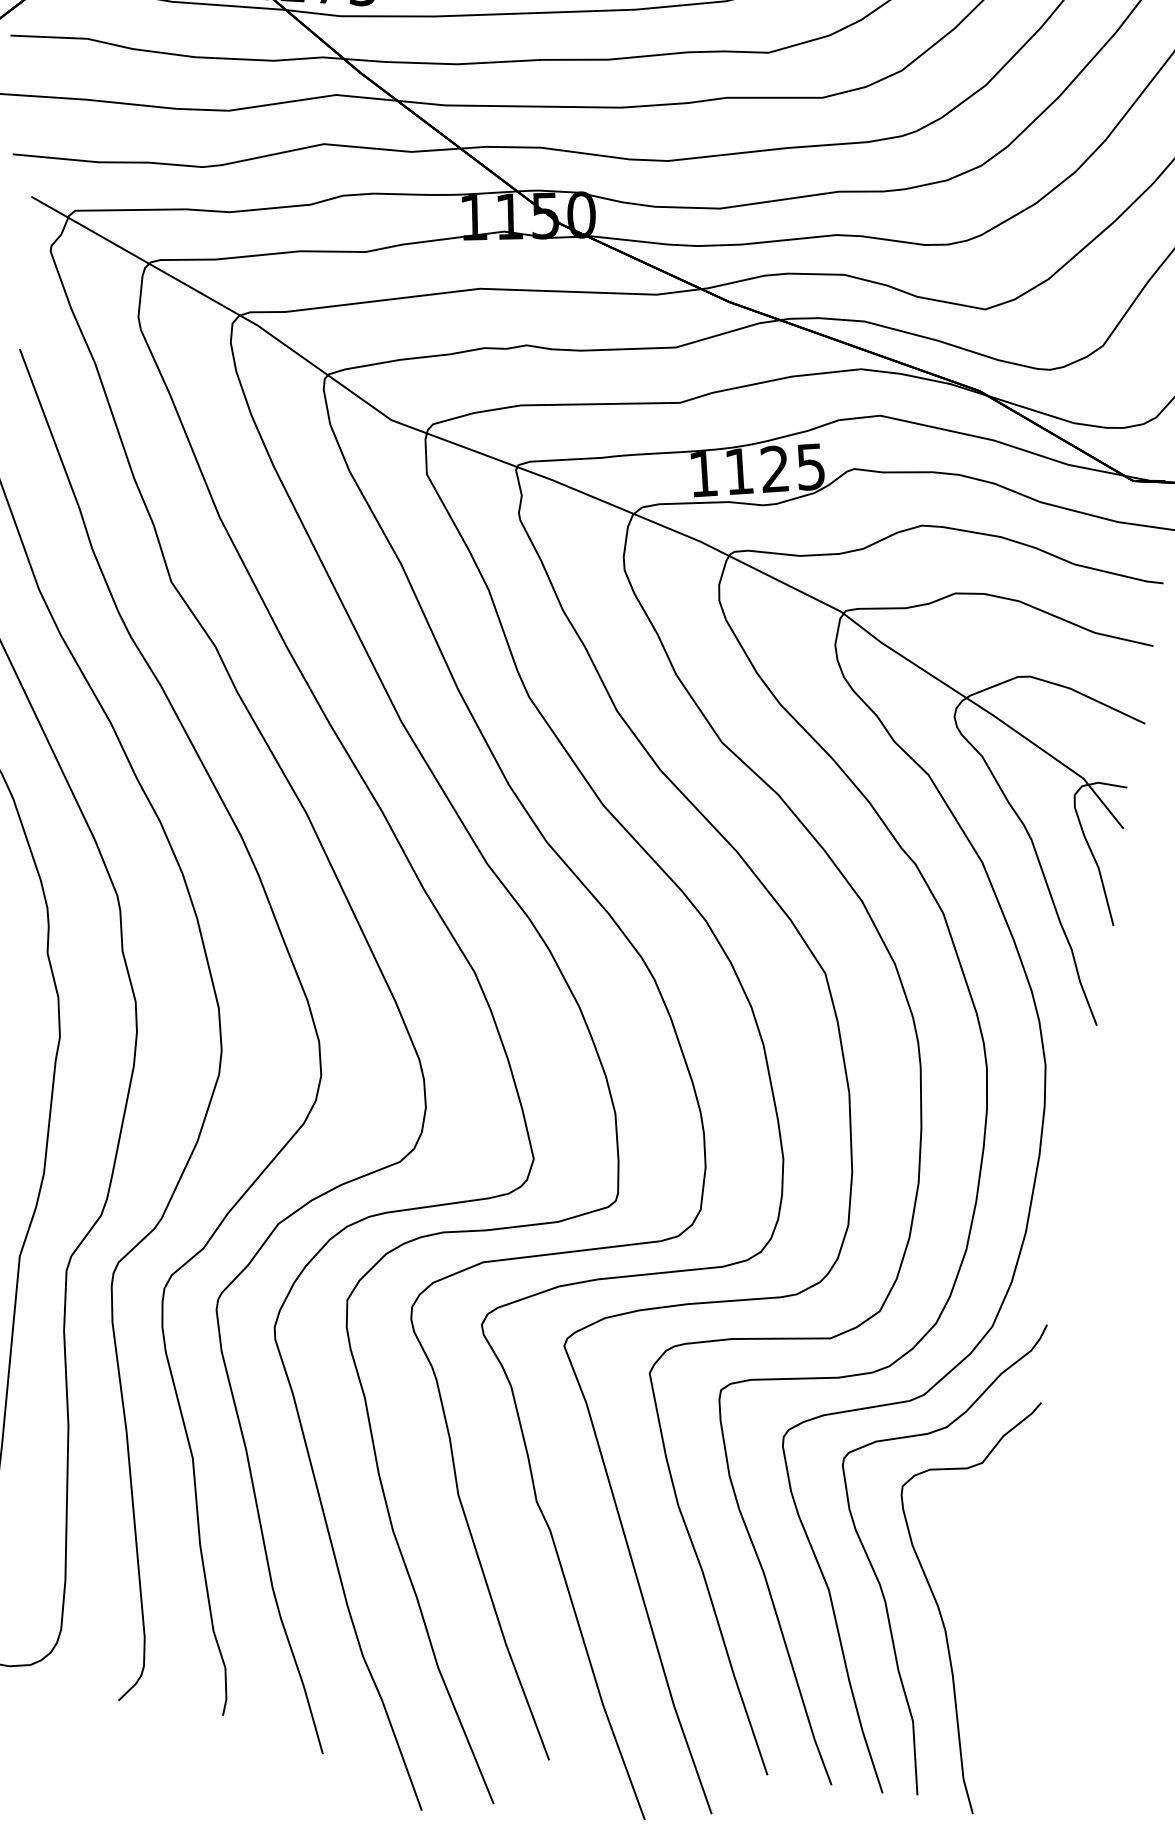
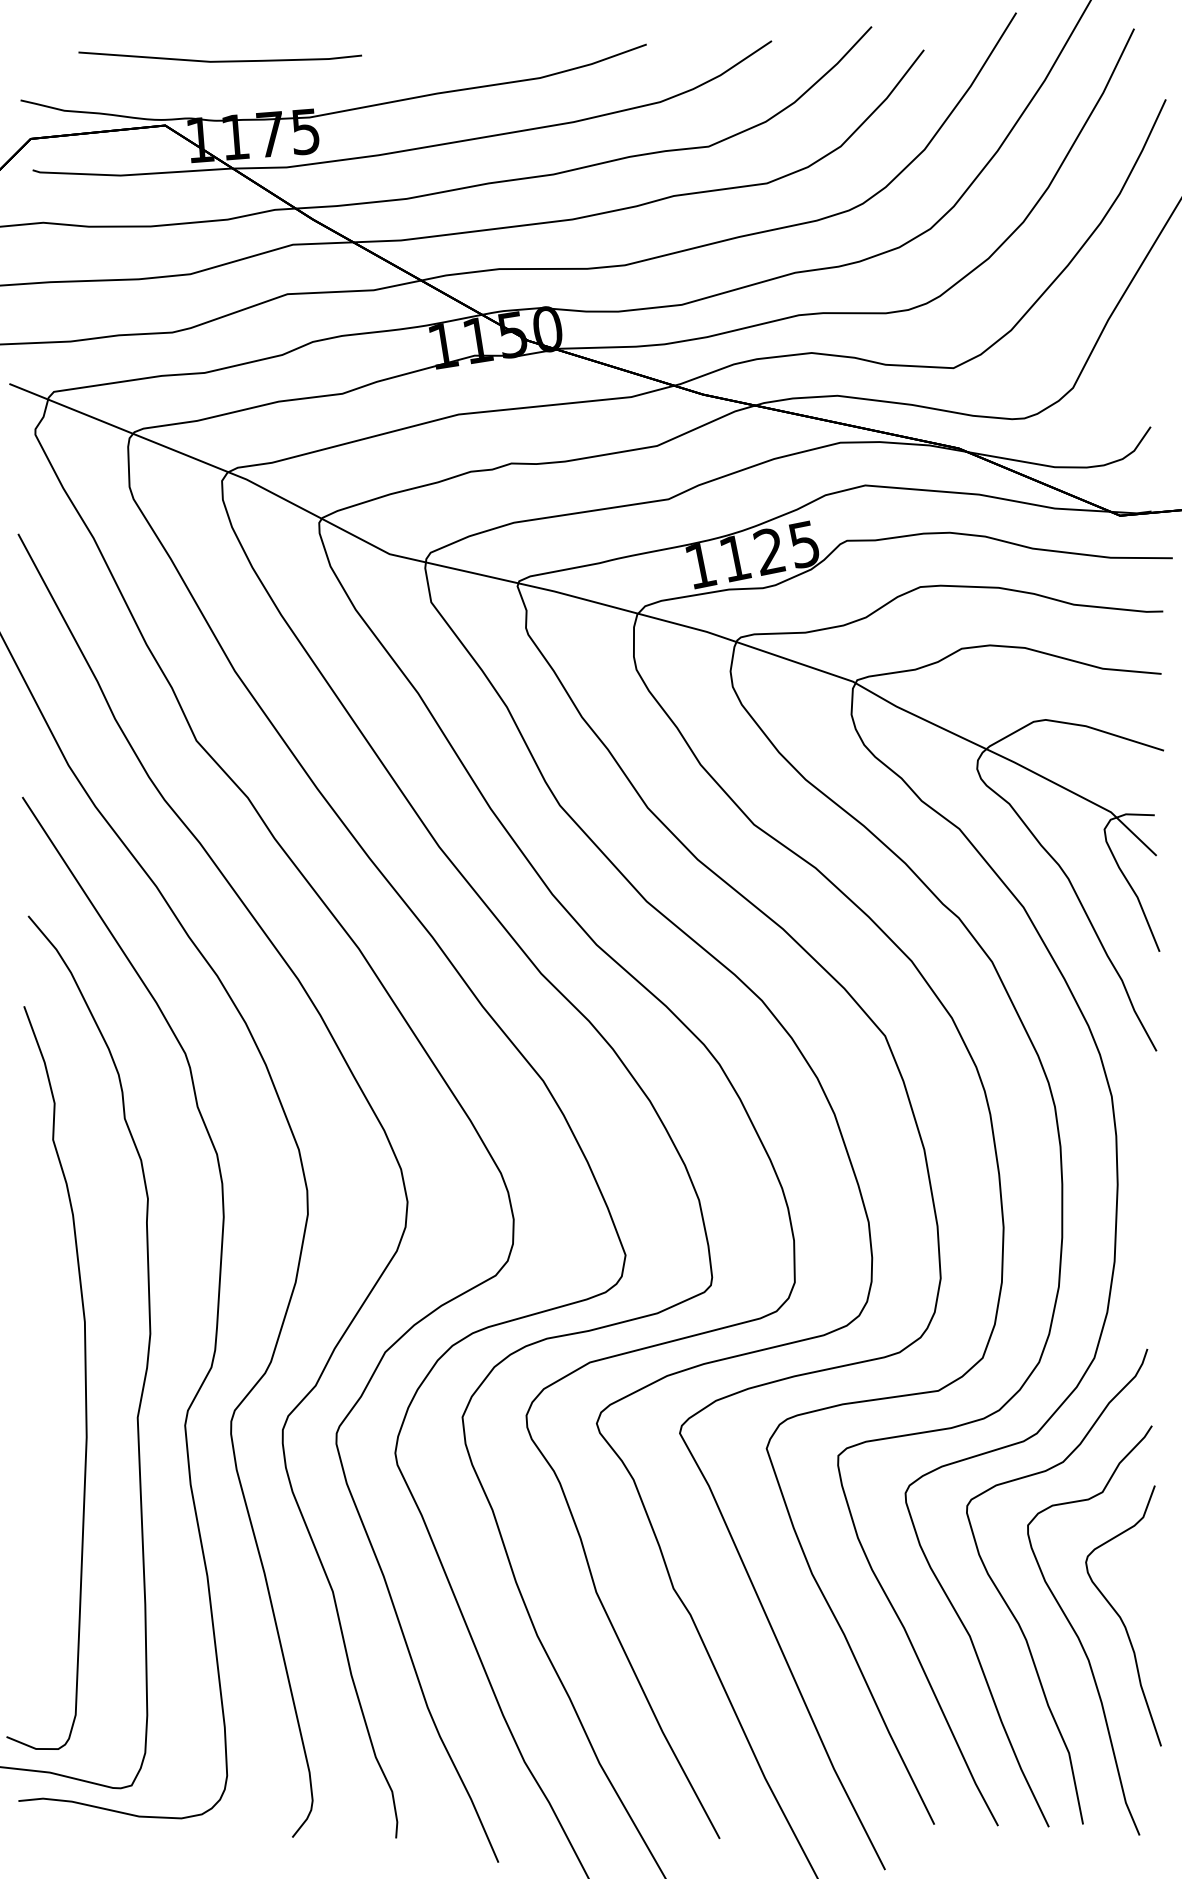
part: (986, 1590) -> (1123, 1615), added

